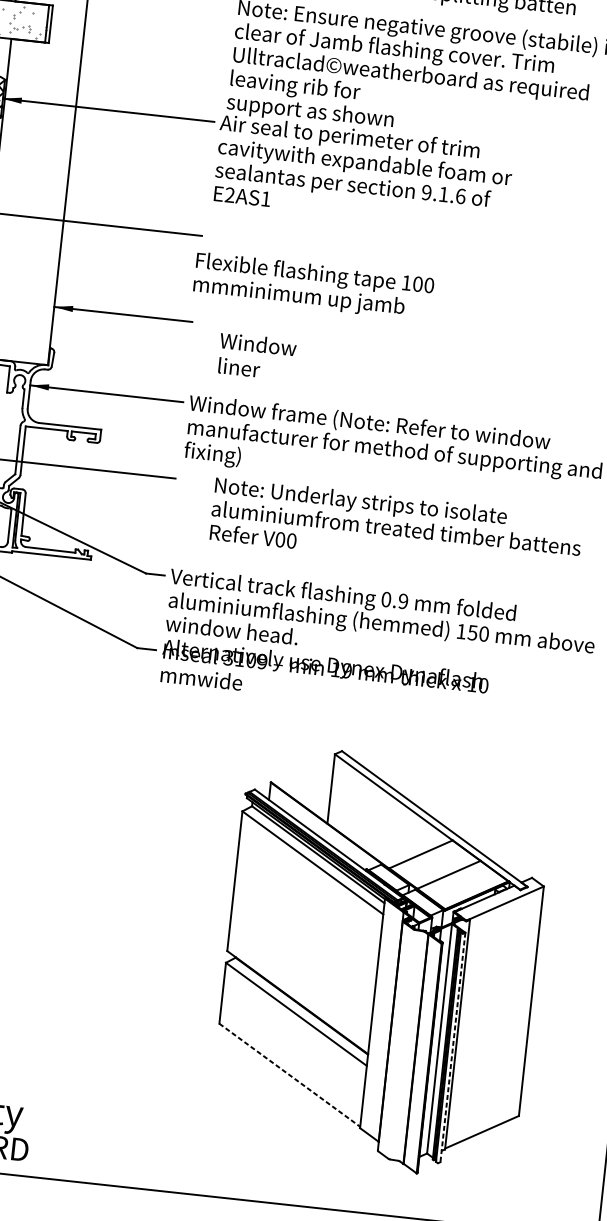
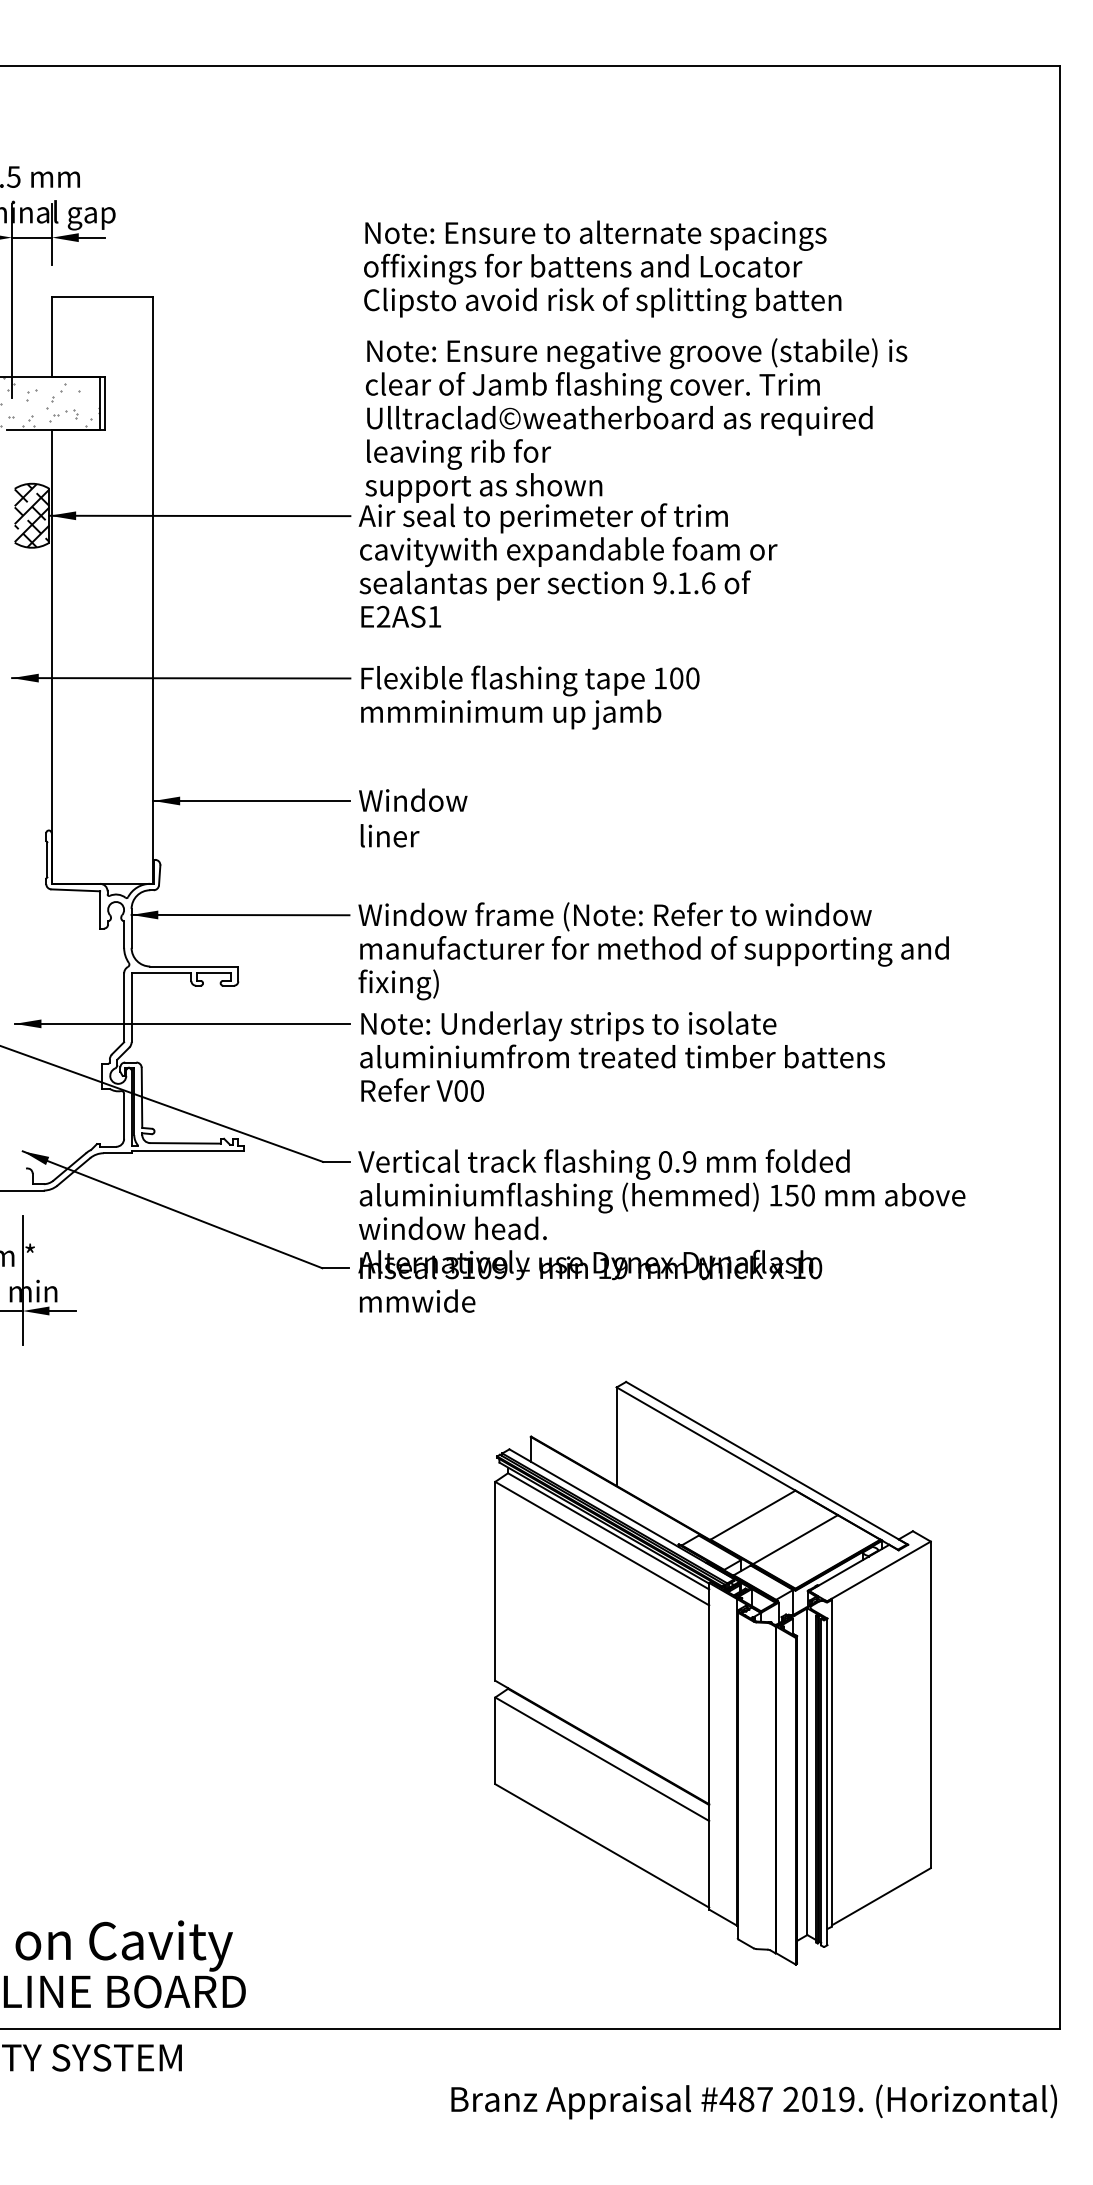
text: (313, 286) -> (530, 697), moved
text: (257, 356) -> (413, 817), moved
text: (396, 527) -> (622, 1056), moved
line: (452, 1047) -> (827, 1782), dashed -> solid
line: (289, 1075) -> (602, 1846), dashed -> solid

